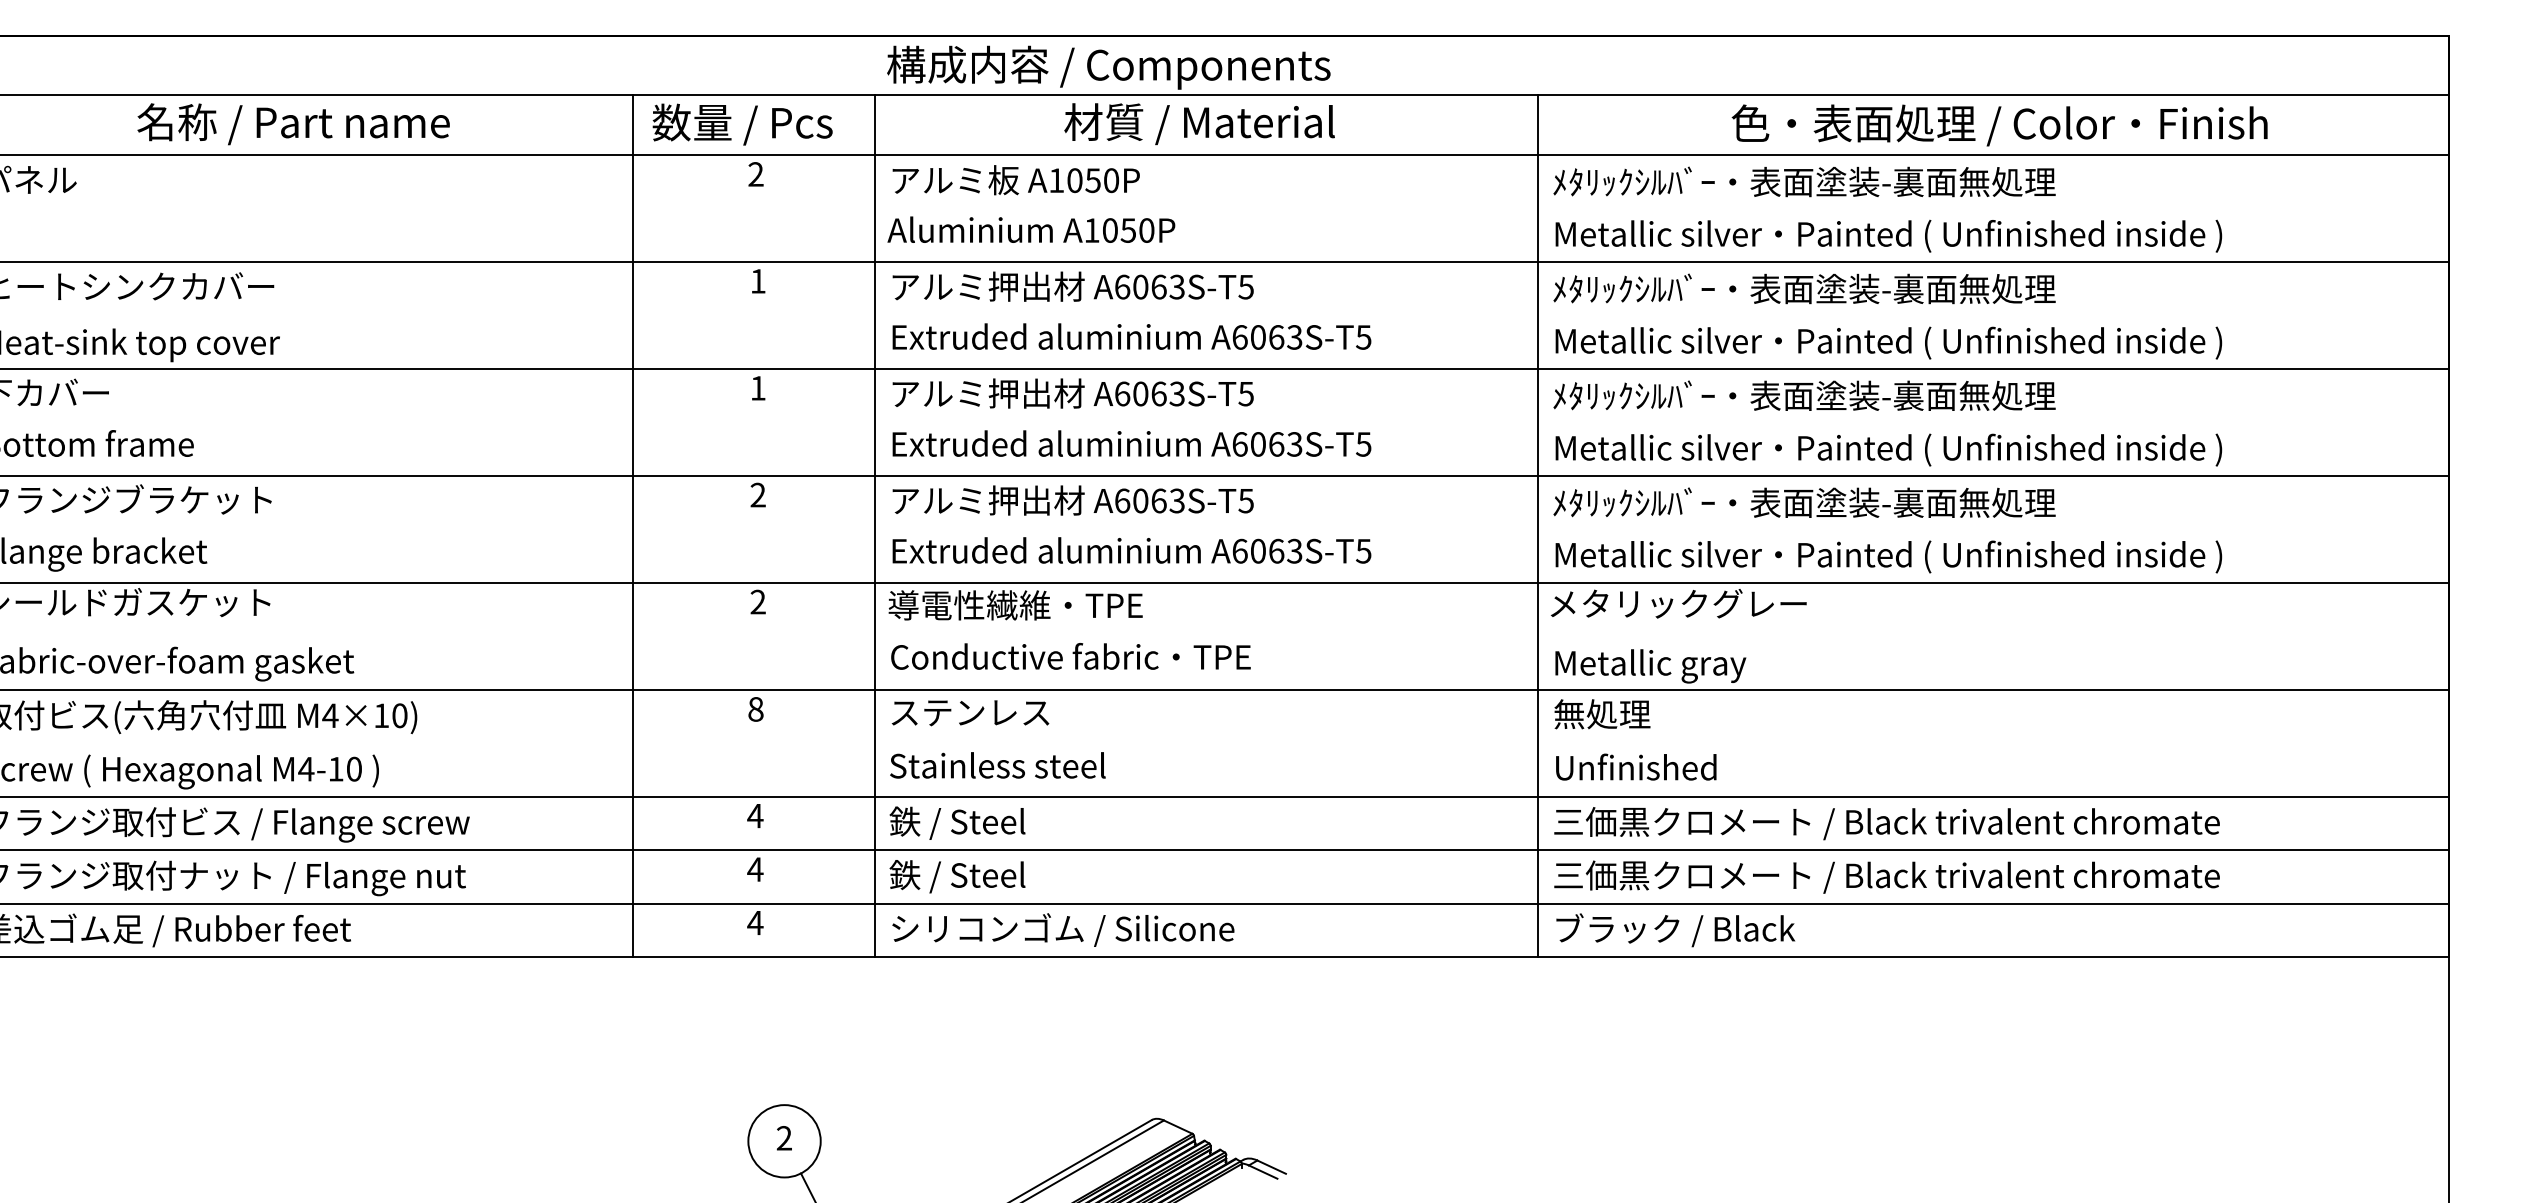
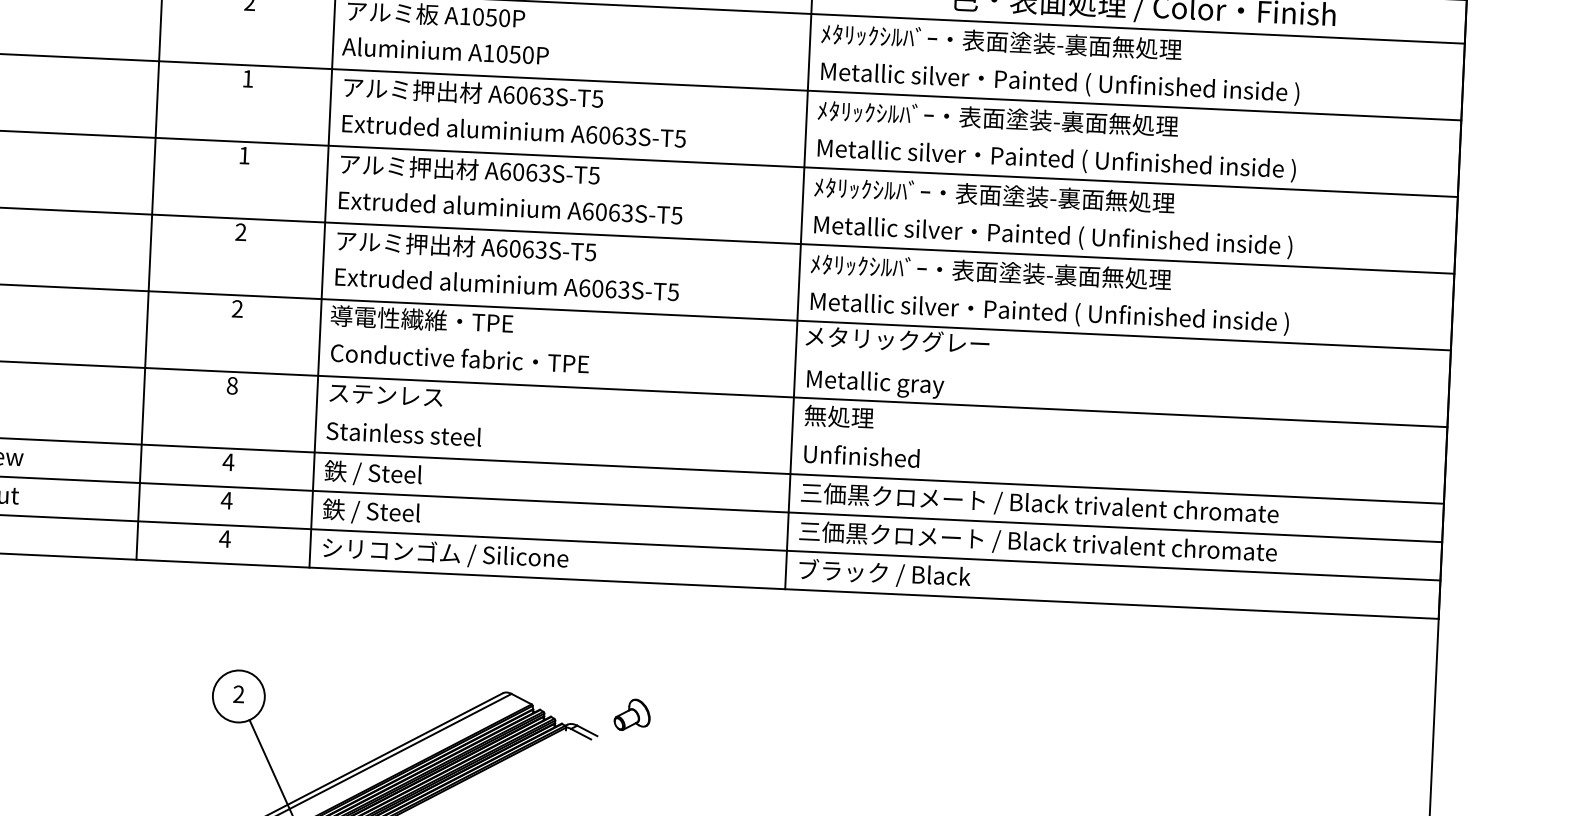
part: (1333, 1141) -> (632, 714), added

